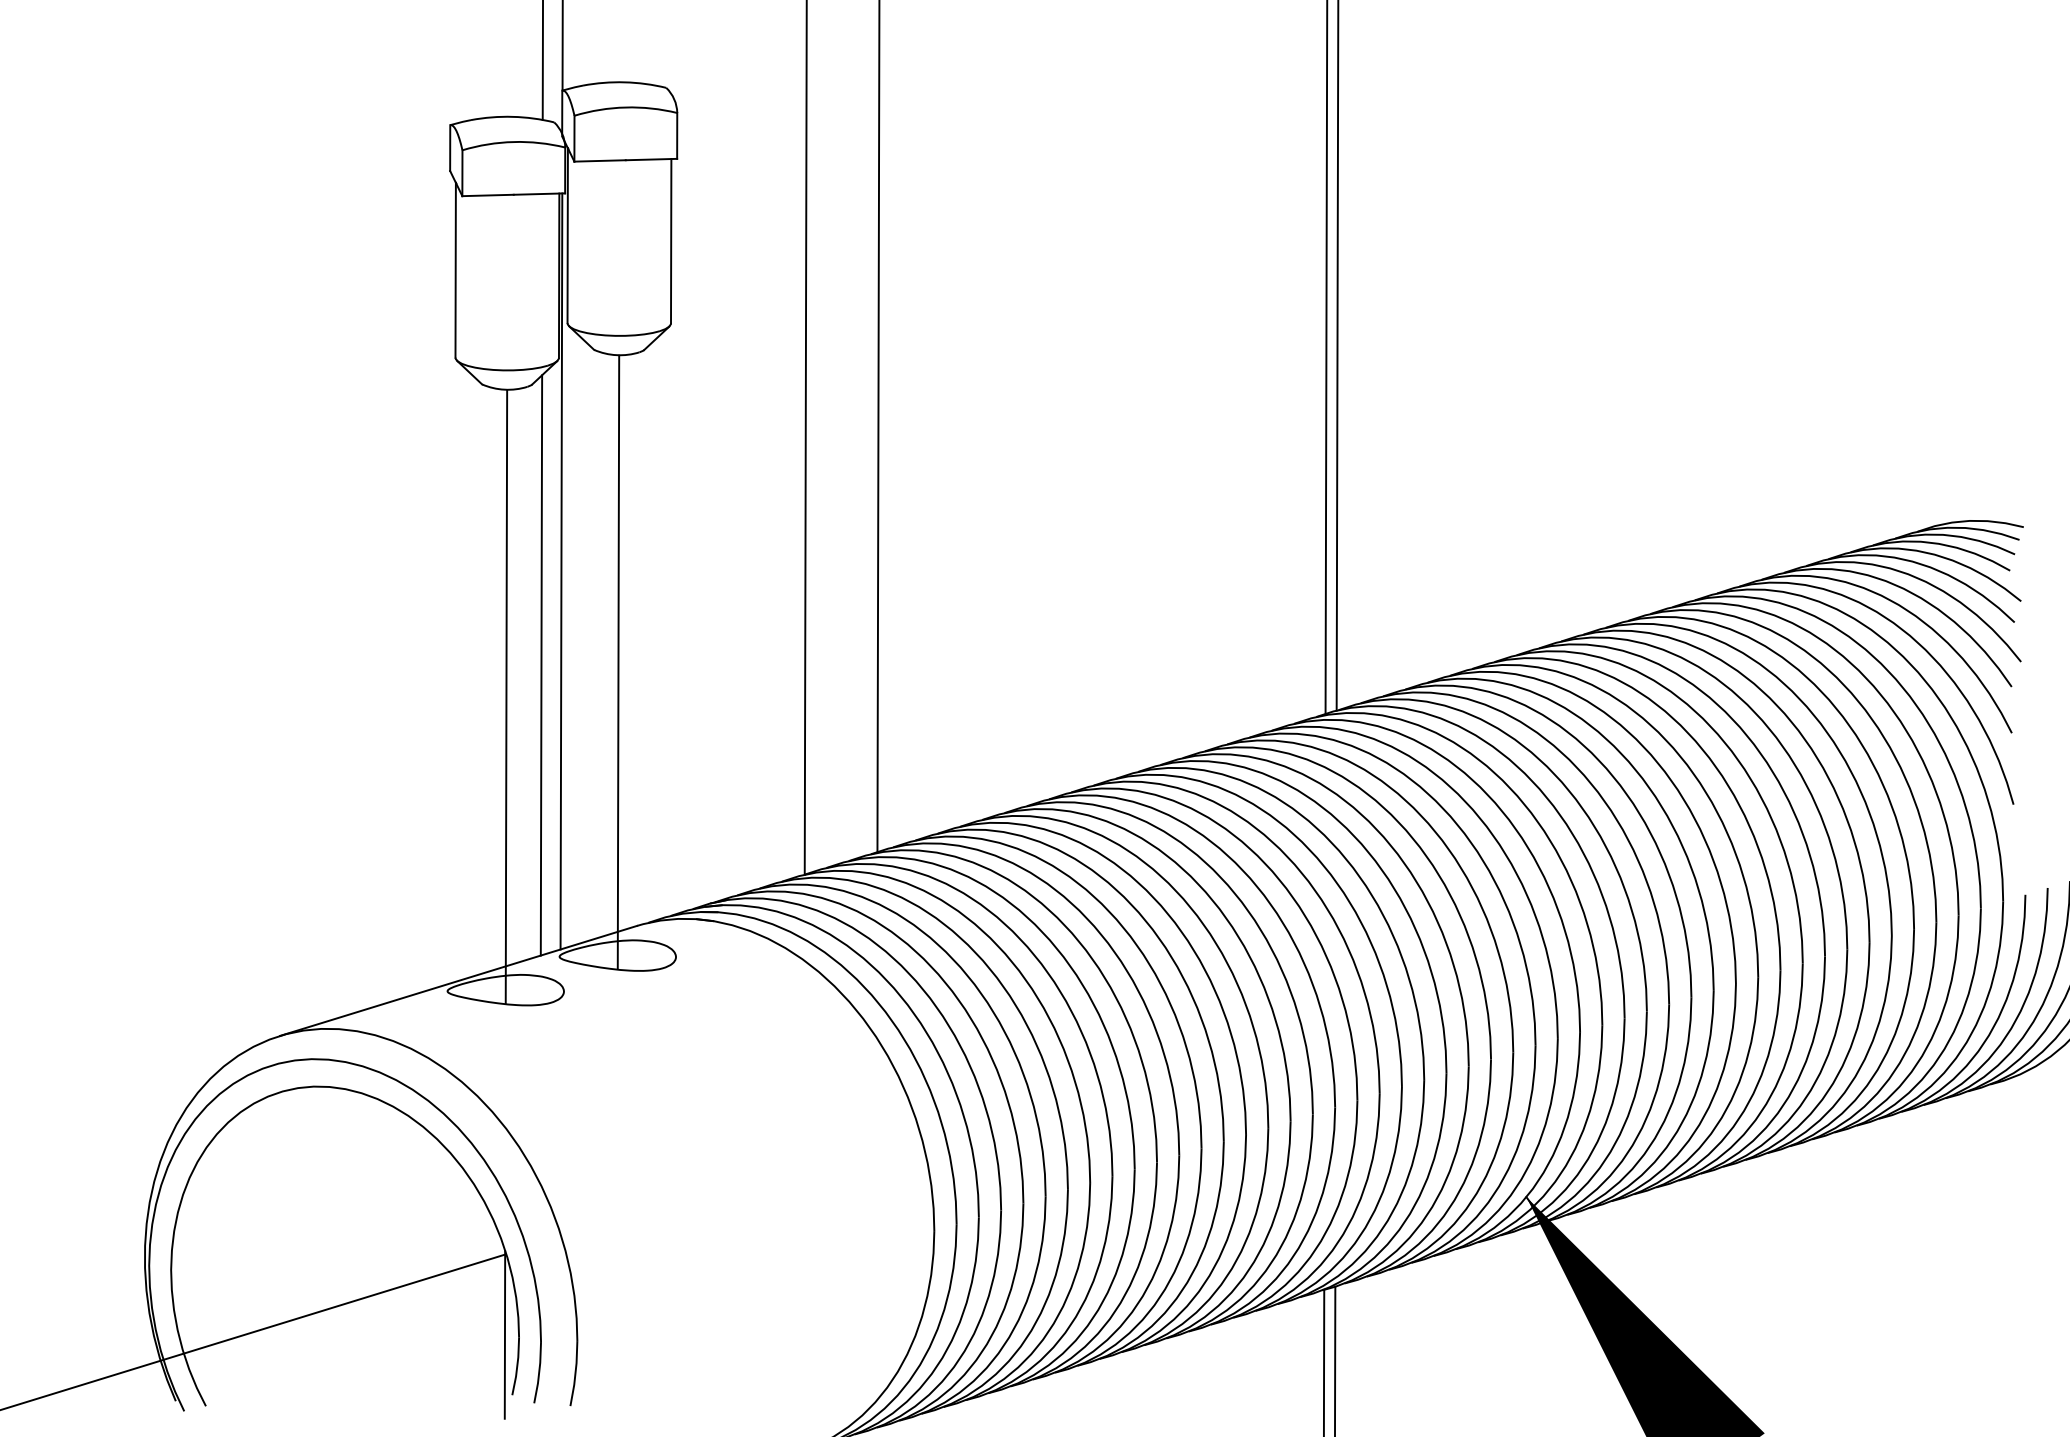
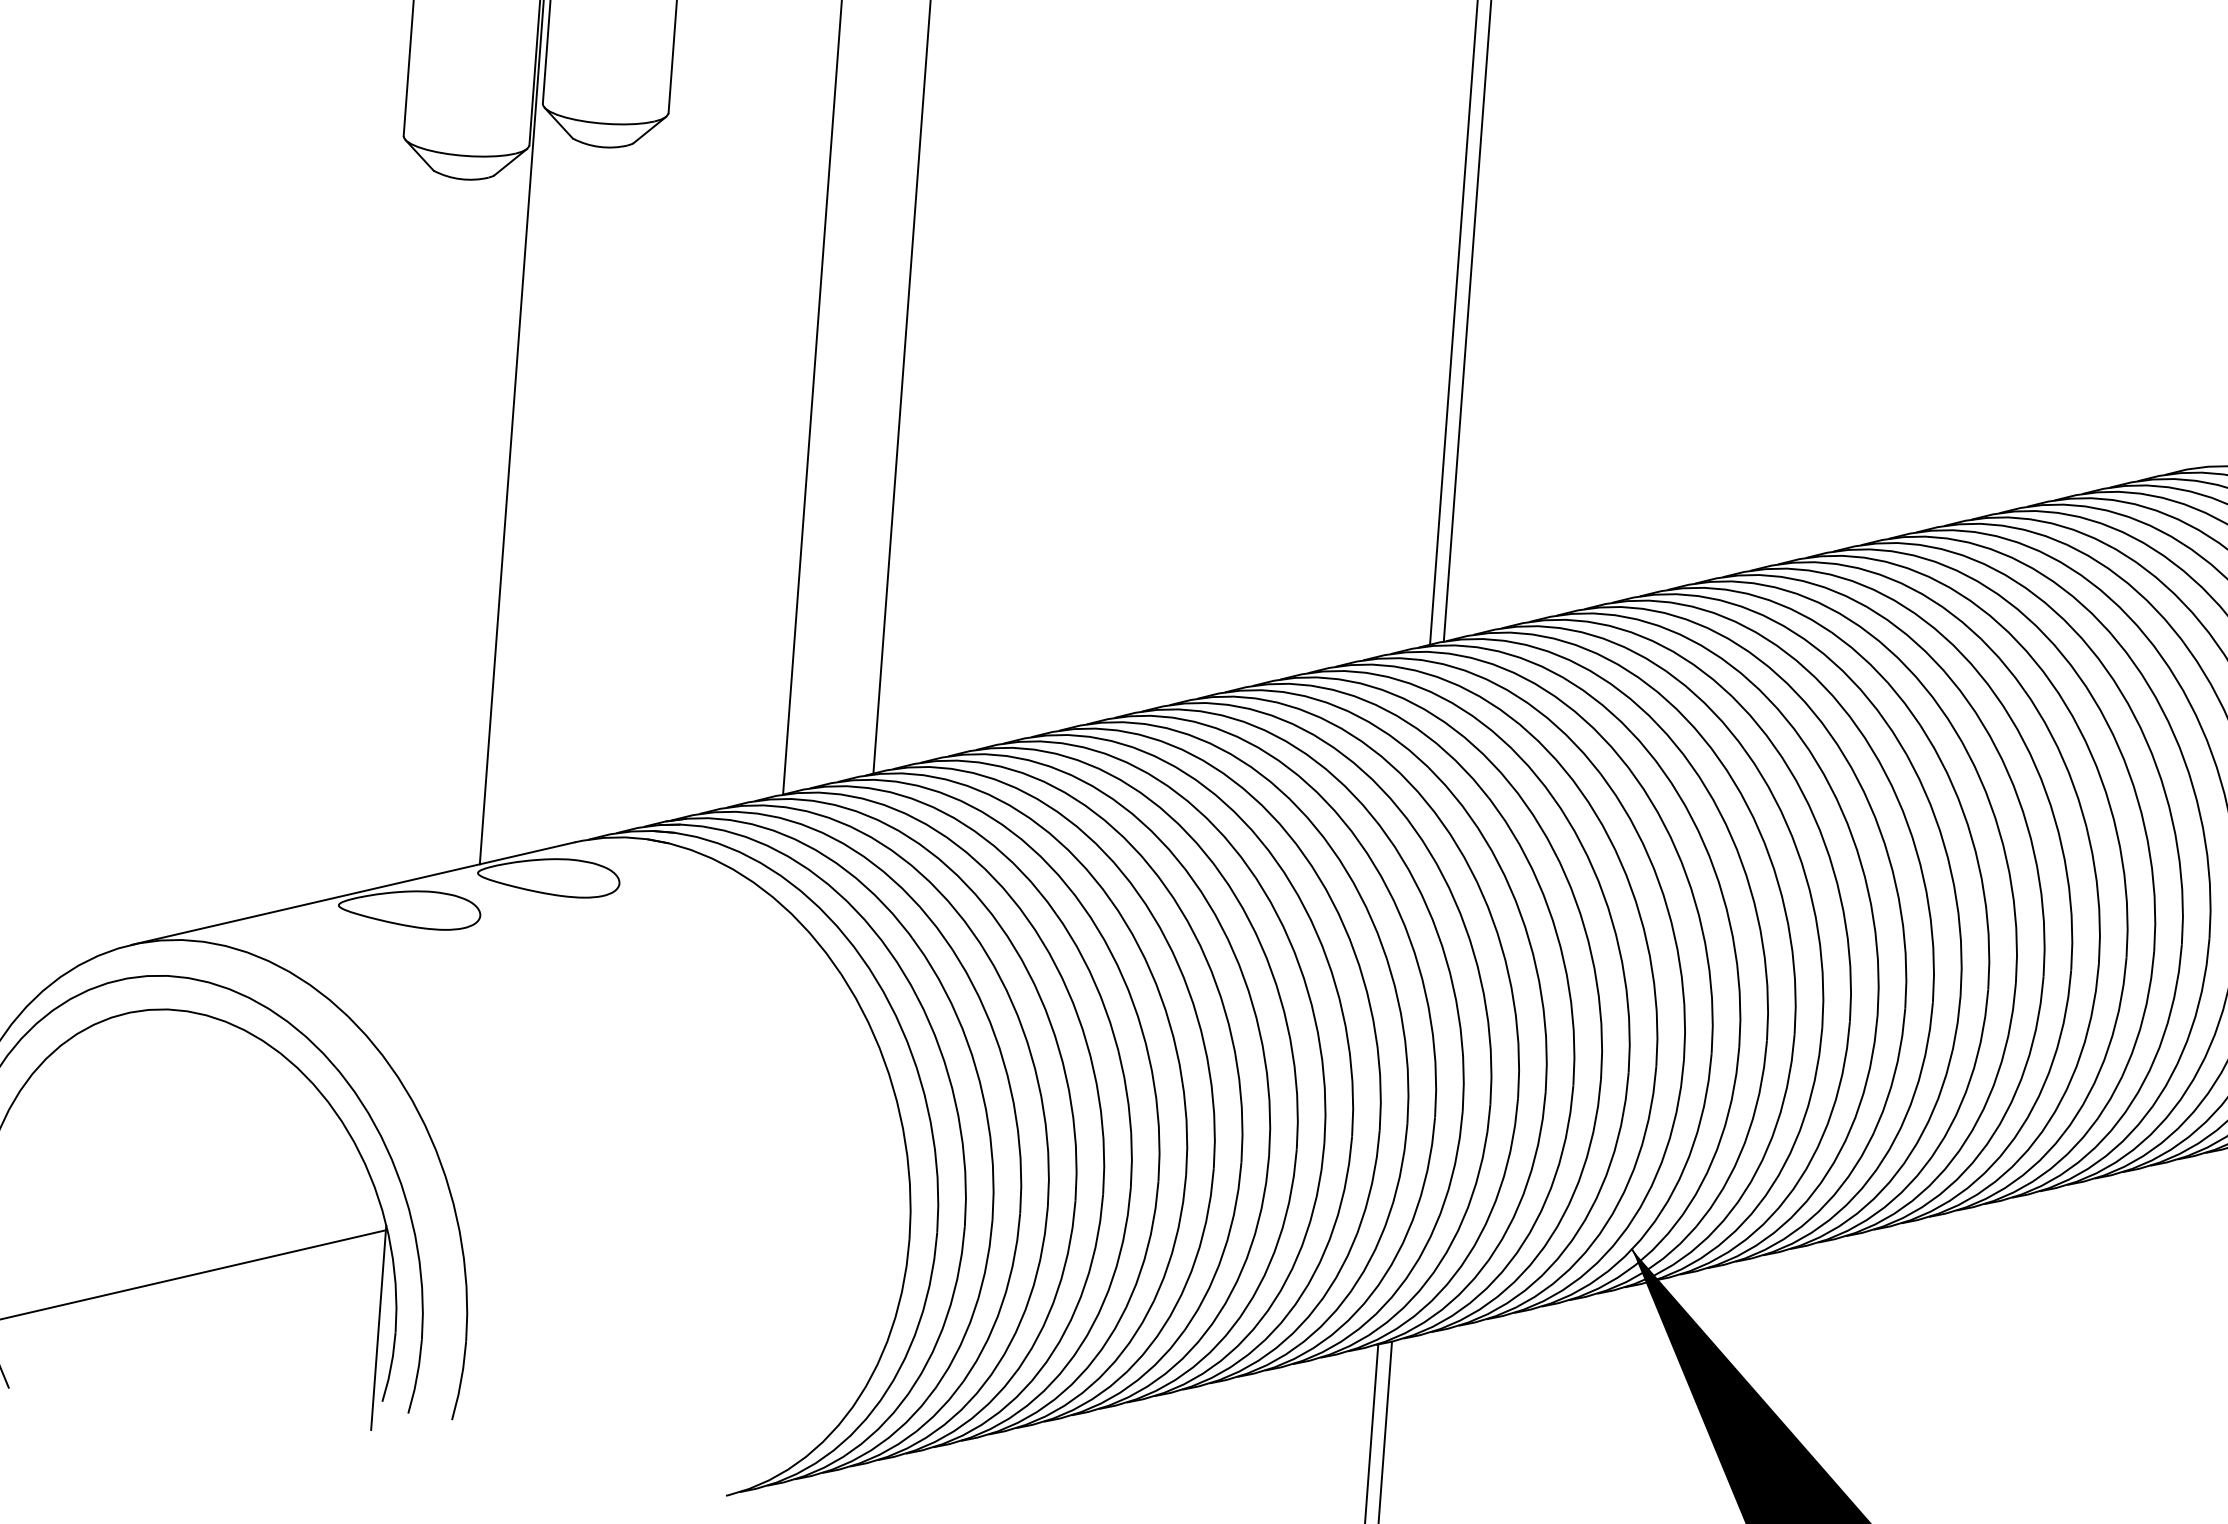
line: (618, 661) -> (575, 519), removed
line: (541, 665) -> (481, 517), removed
line: (506, 696) -> (436, 552), removed

